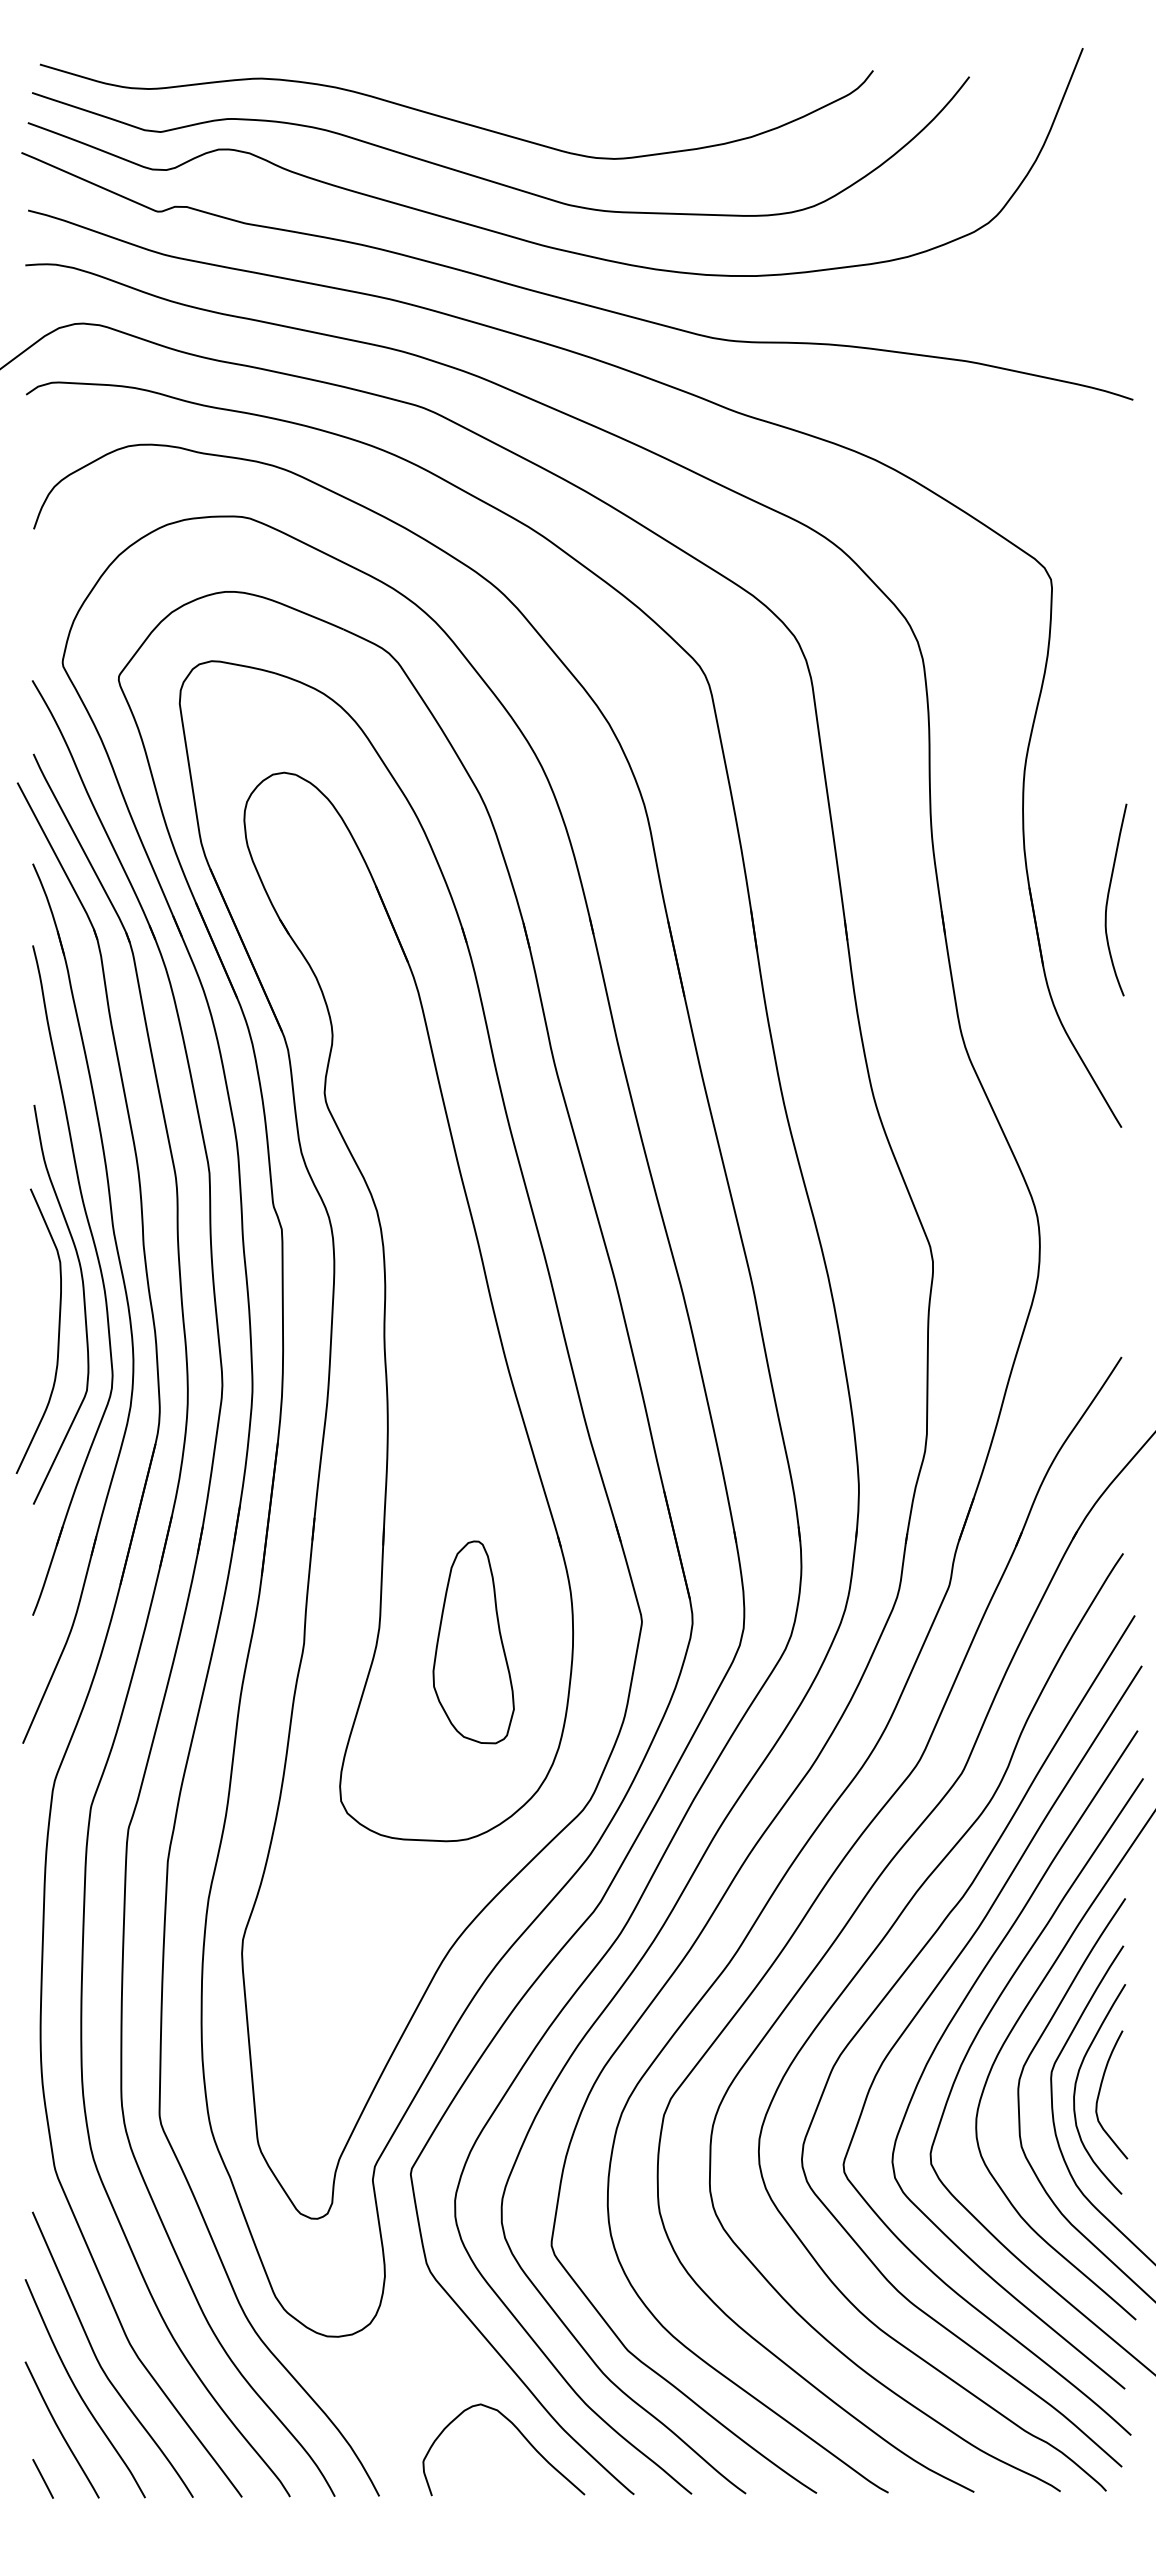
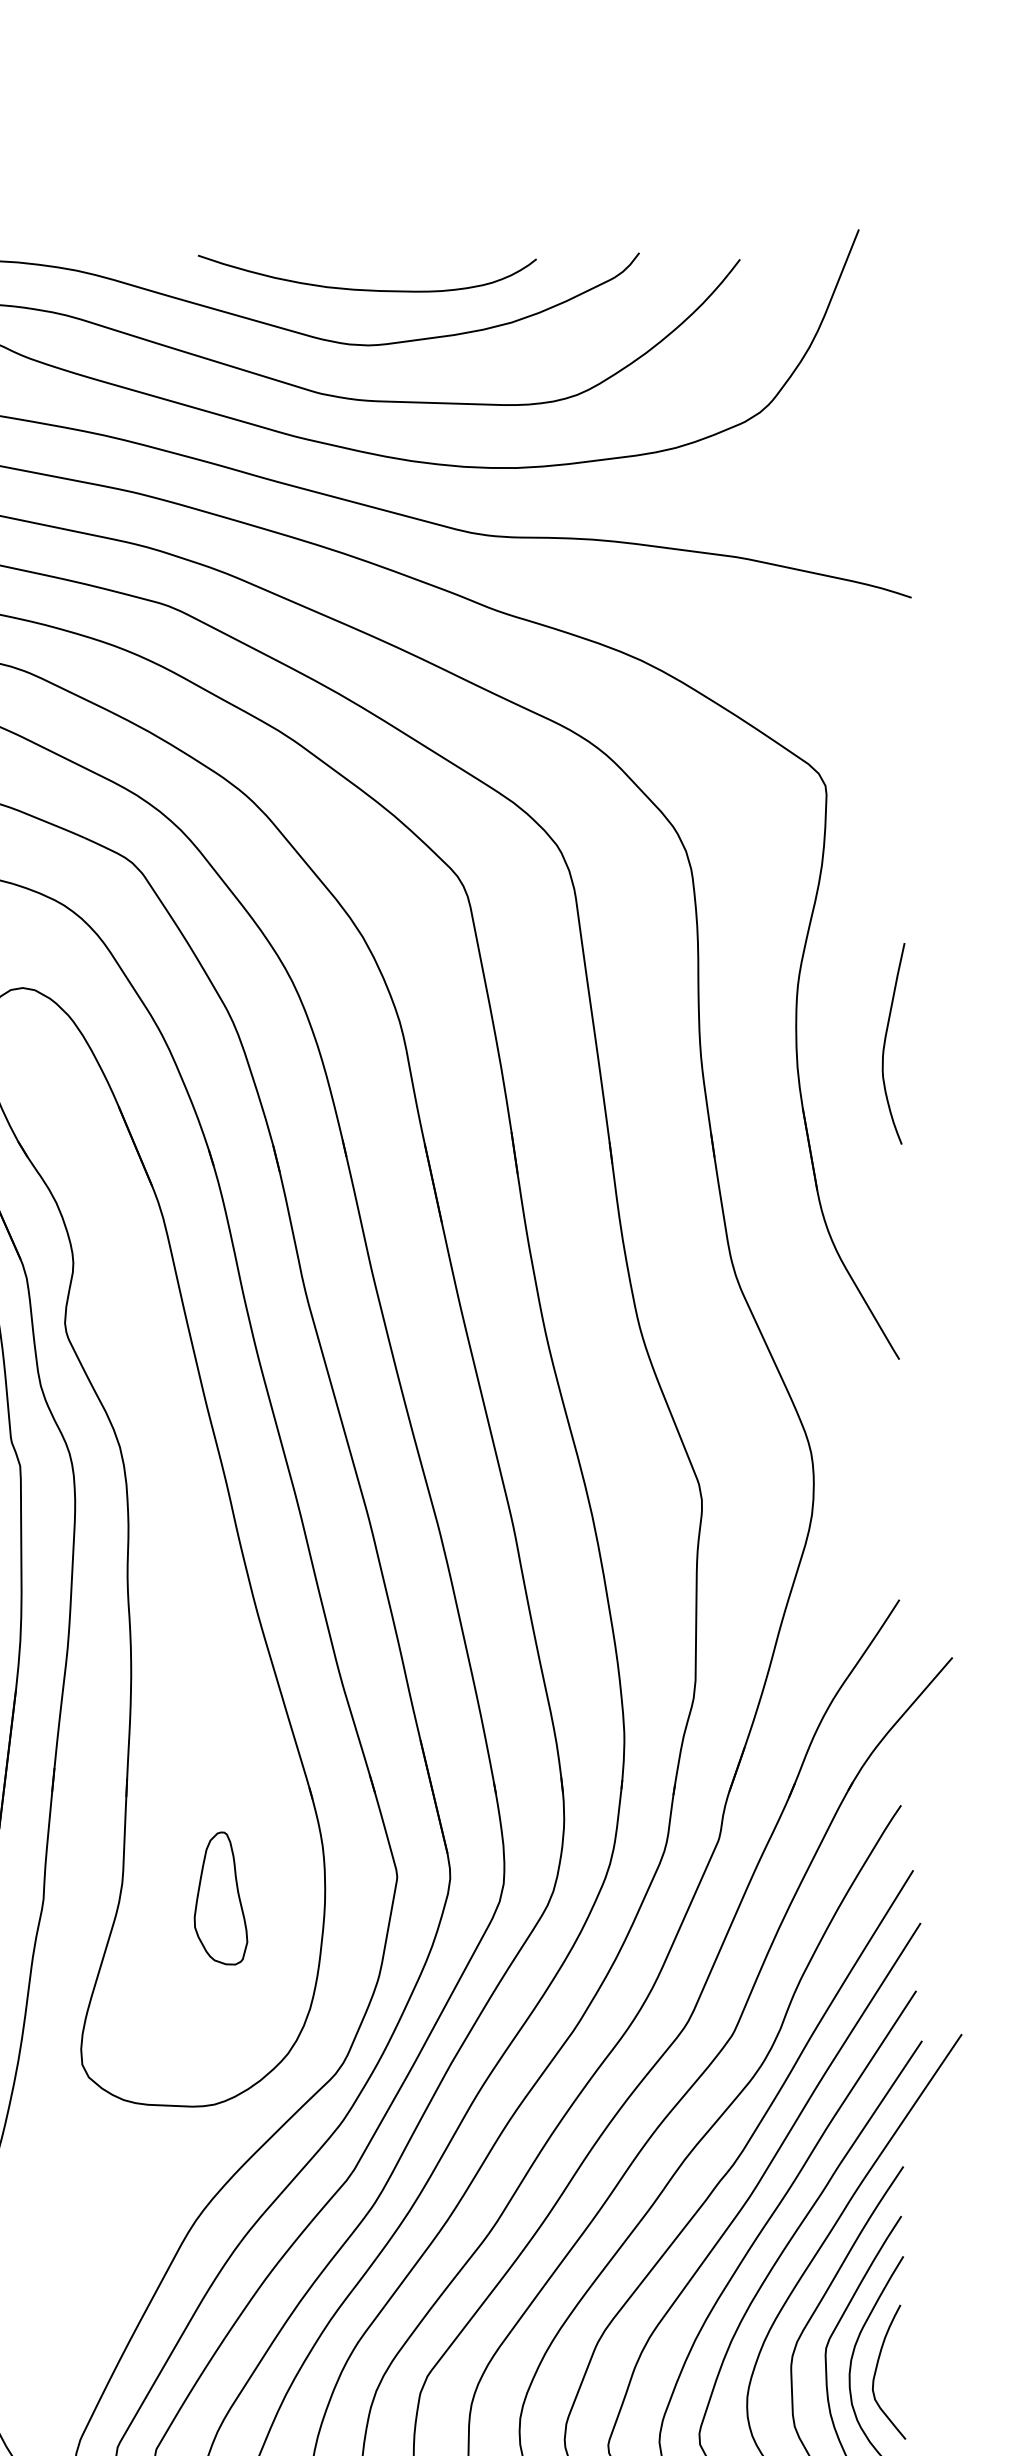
curve: (613, 105) -> (367, 289), added
curve: (1108, 899) -> (885, 1043), moved
part: (473, 1642) -> (220, 1898), size x0.62

